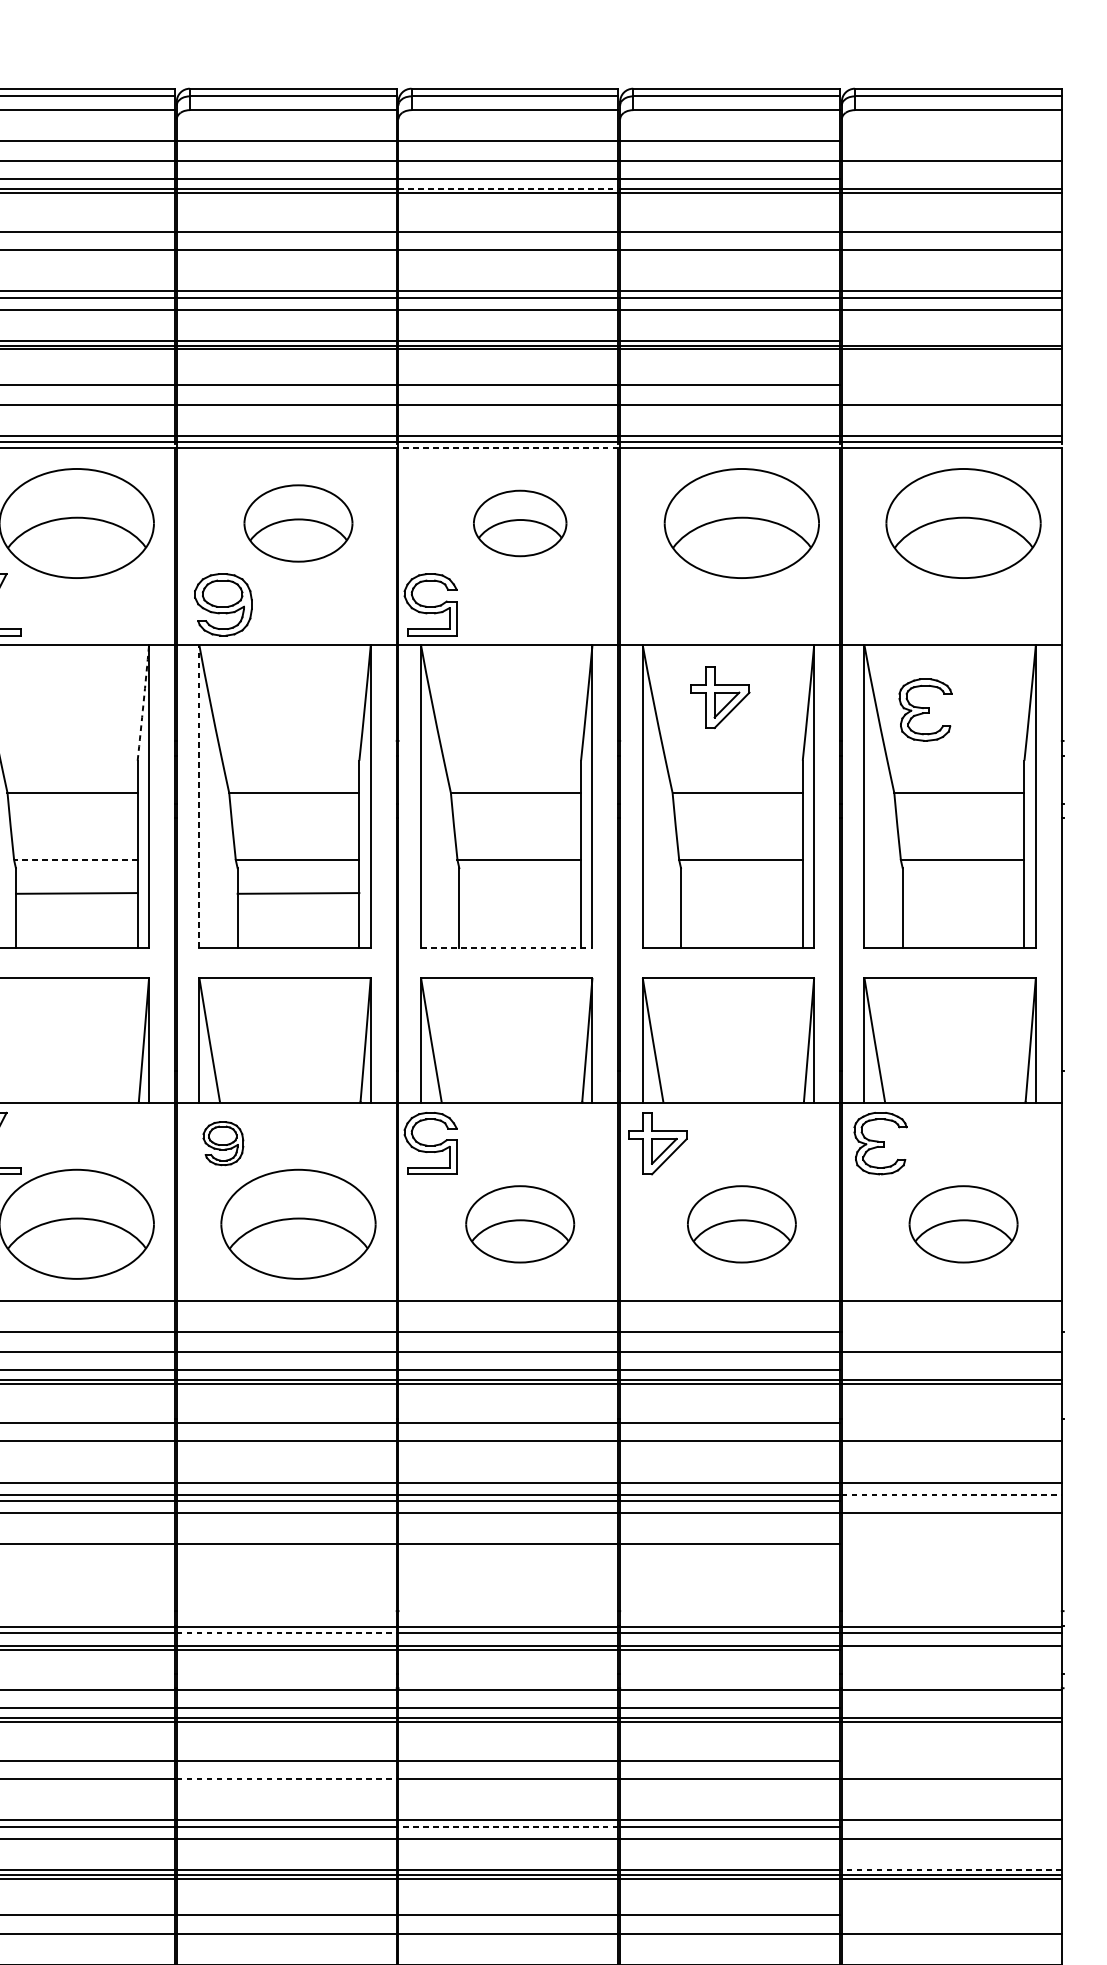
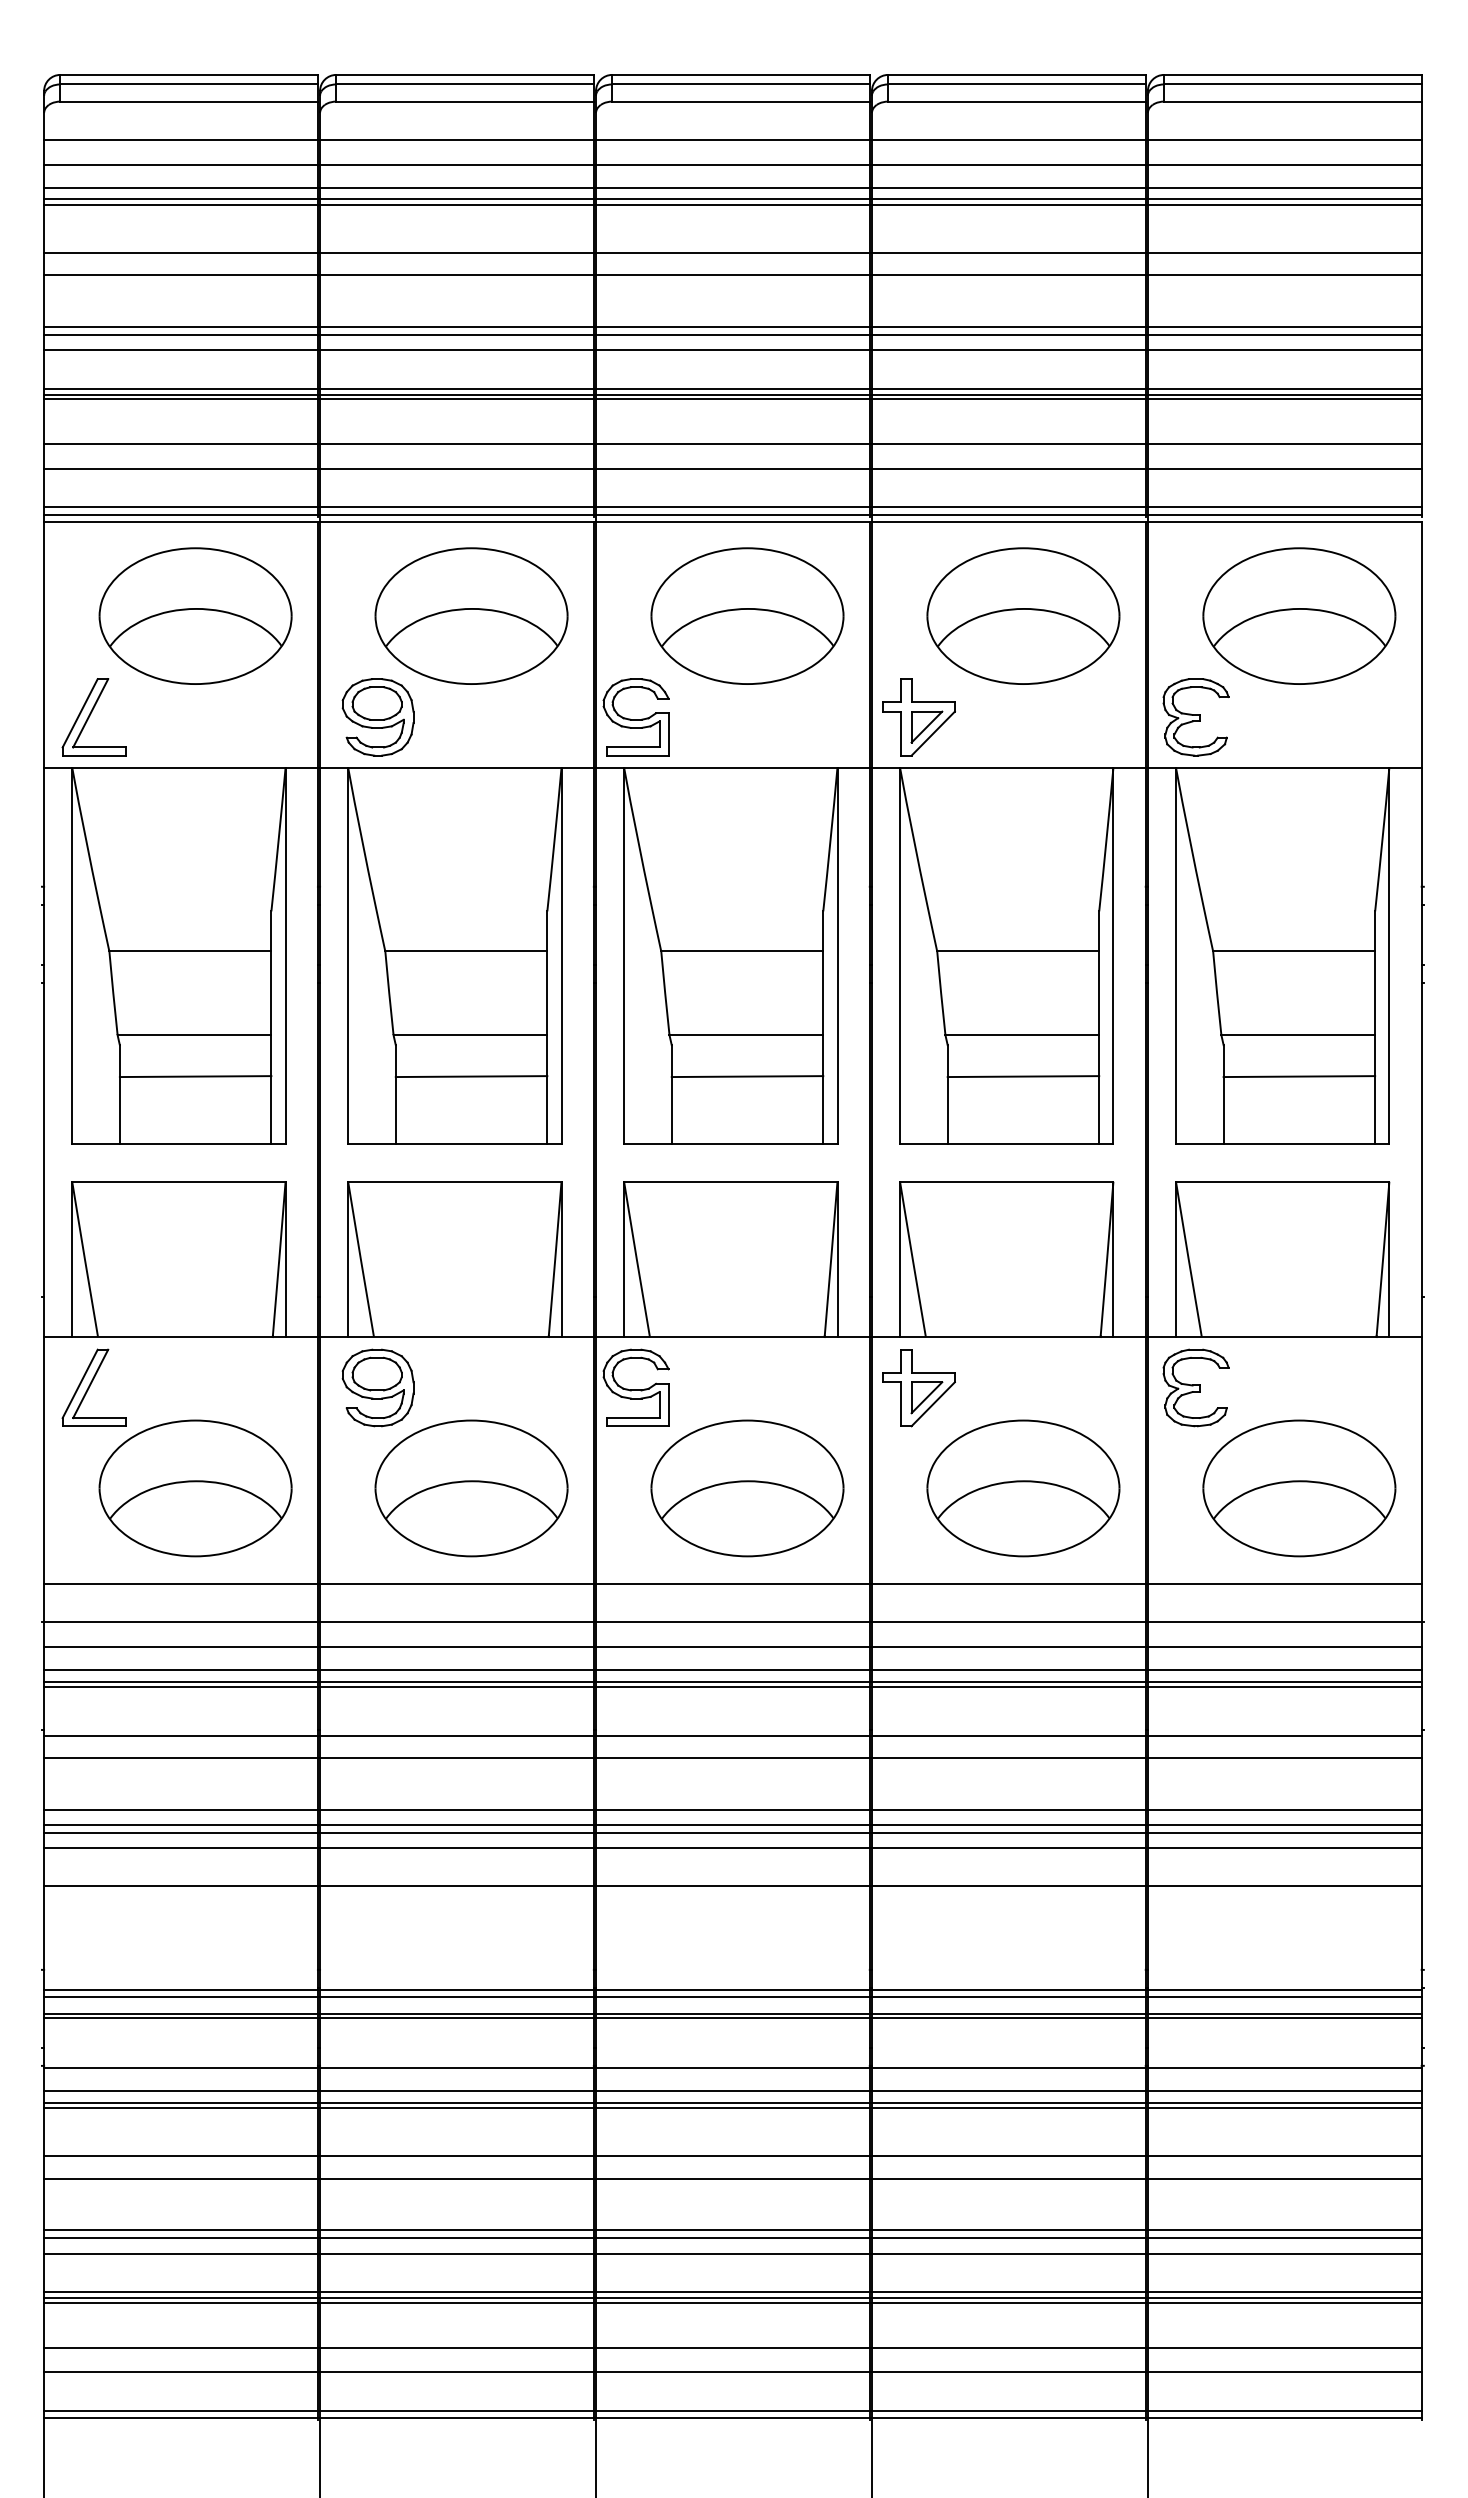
line: (951, 140) -> (1284, 139), added
line: (951, 179) -> (1284, 187), added
line: (508, 188) -> (732, 199), dashed -> solid
line: (951, 340) -> (1284, 388), added
line: (951, 385) -> (1284, 444), added
line: (508, 448) -> (732, 522), dashed -> solid
part: (298, 523) -> (471, 615), size x1.43
part: (520, 523) -> (747, 615), size x1.67
part: (720, 697) -> (918, 717), moved
arc: (143, 702) -> (278, 839), dashed -> solid
part: (925, 710) -> (1195, 717), moved
line: (199, 796) -> (348, 955), dashed -> solid
line: (75, 859) -> (194, 1034), dashed -> solid
line: (520, 893) -> (747, 1076), added
line: (741, 893) -> (1023, 1076), added
line: (963, 893) -> (1299, 1076), added
line: (506, 947) -> (730, 1143), dashed -> solid
part: (222, 1143) -> (377, 1387), size x1.43
part: (520, 1224) -> (747, 1488), size x1.43
part: (741, 1224) -> (1023, 1488), size x1.43
part: (963, 1224) -> (1299, 1488), size x1.43
line: (951, 1332) -> (1284, 1622), added
line: (951, 1370) -> (1284, 1670), added
line: (951, 1422) -> (1284, 1735), added
line: (951, 1494) -> (1284, 1824), dashed -> solid
line: (951, 1500) -> (1284, 1832), added
line: (951, 1544) -> (1284, 1886), added
line: (286, 1633) -> (456, 1997), dashed -> solid
line: (951, 1650) -> (1284, 2018), added
line: (951, 1708) -> (1284, 2091), added
line: (951, 1761) -> (1284, 2156), added
line: (286, 1778) -> (456, 2178), dashed -> solid
line: (508, 1826) -> (732, 2238), dashed -> solid
line: (951, 1826) -> (1284, 2238), added
line: (951, 1869) -> (1284, 2291), dashed -> solid
line: (951, 1914) -> (1284, 2347), added

